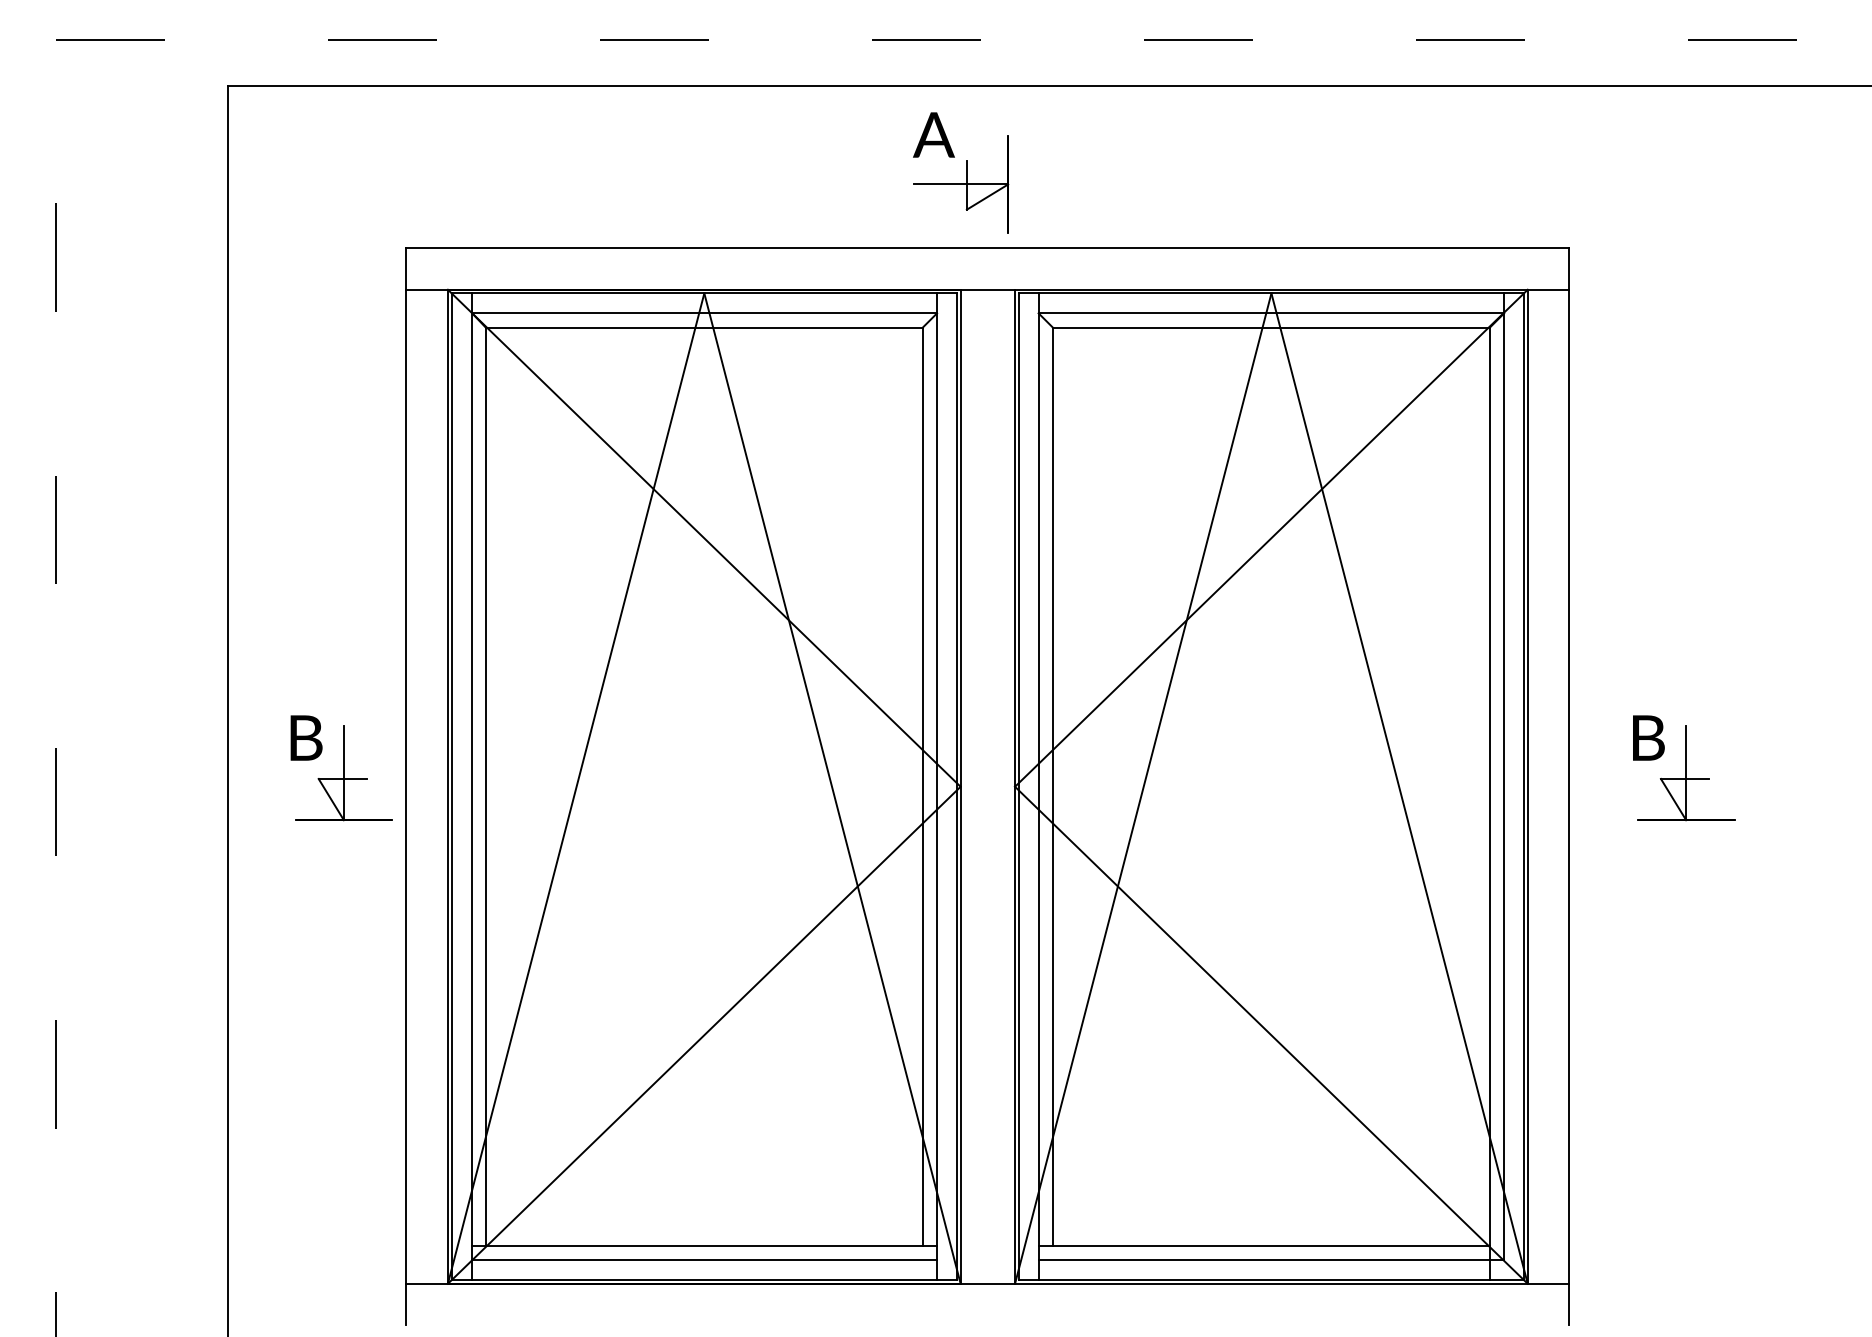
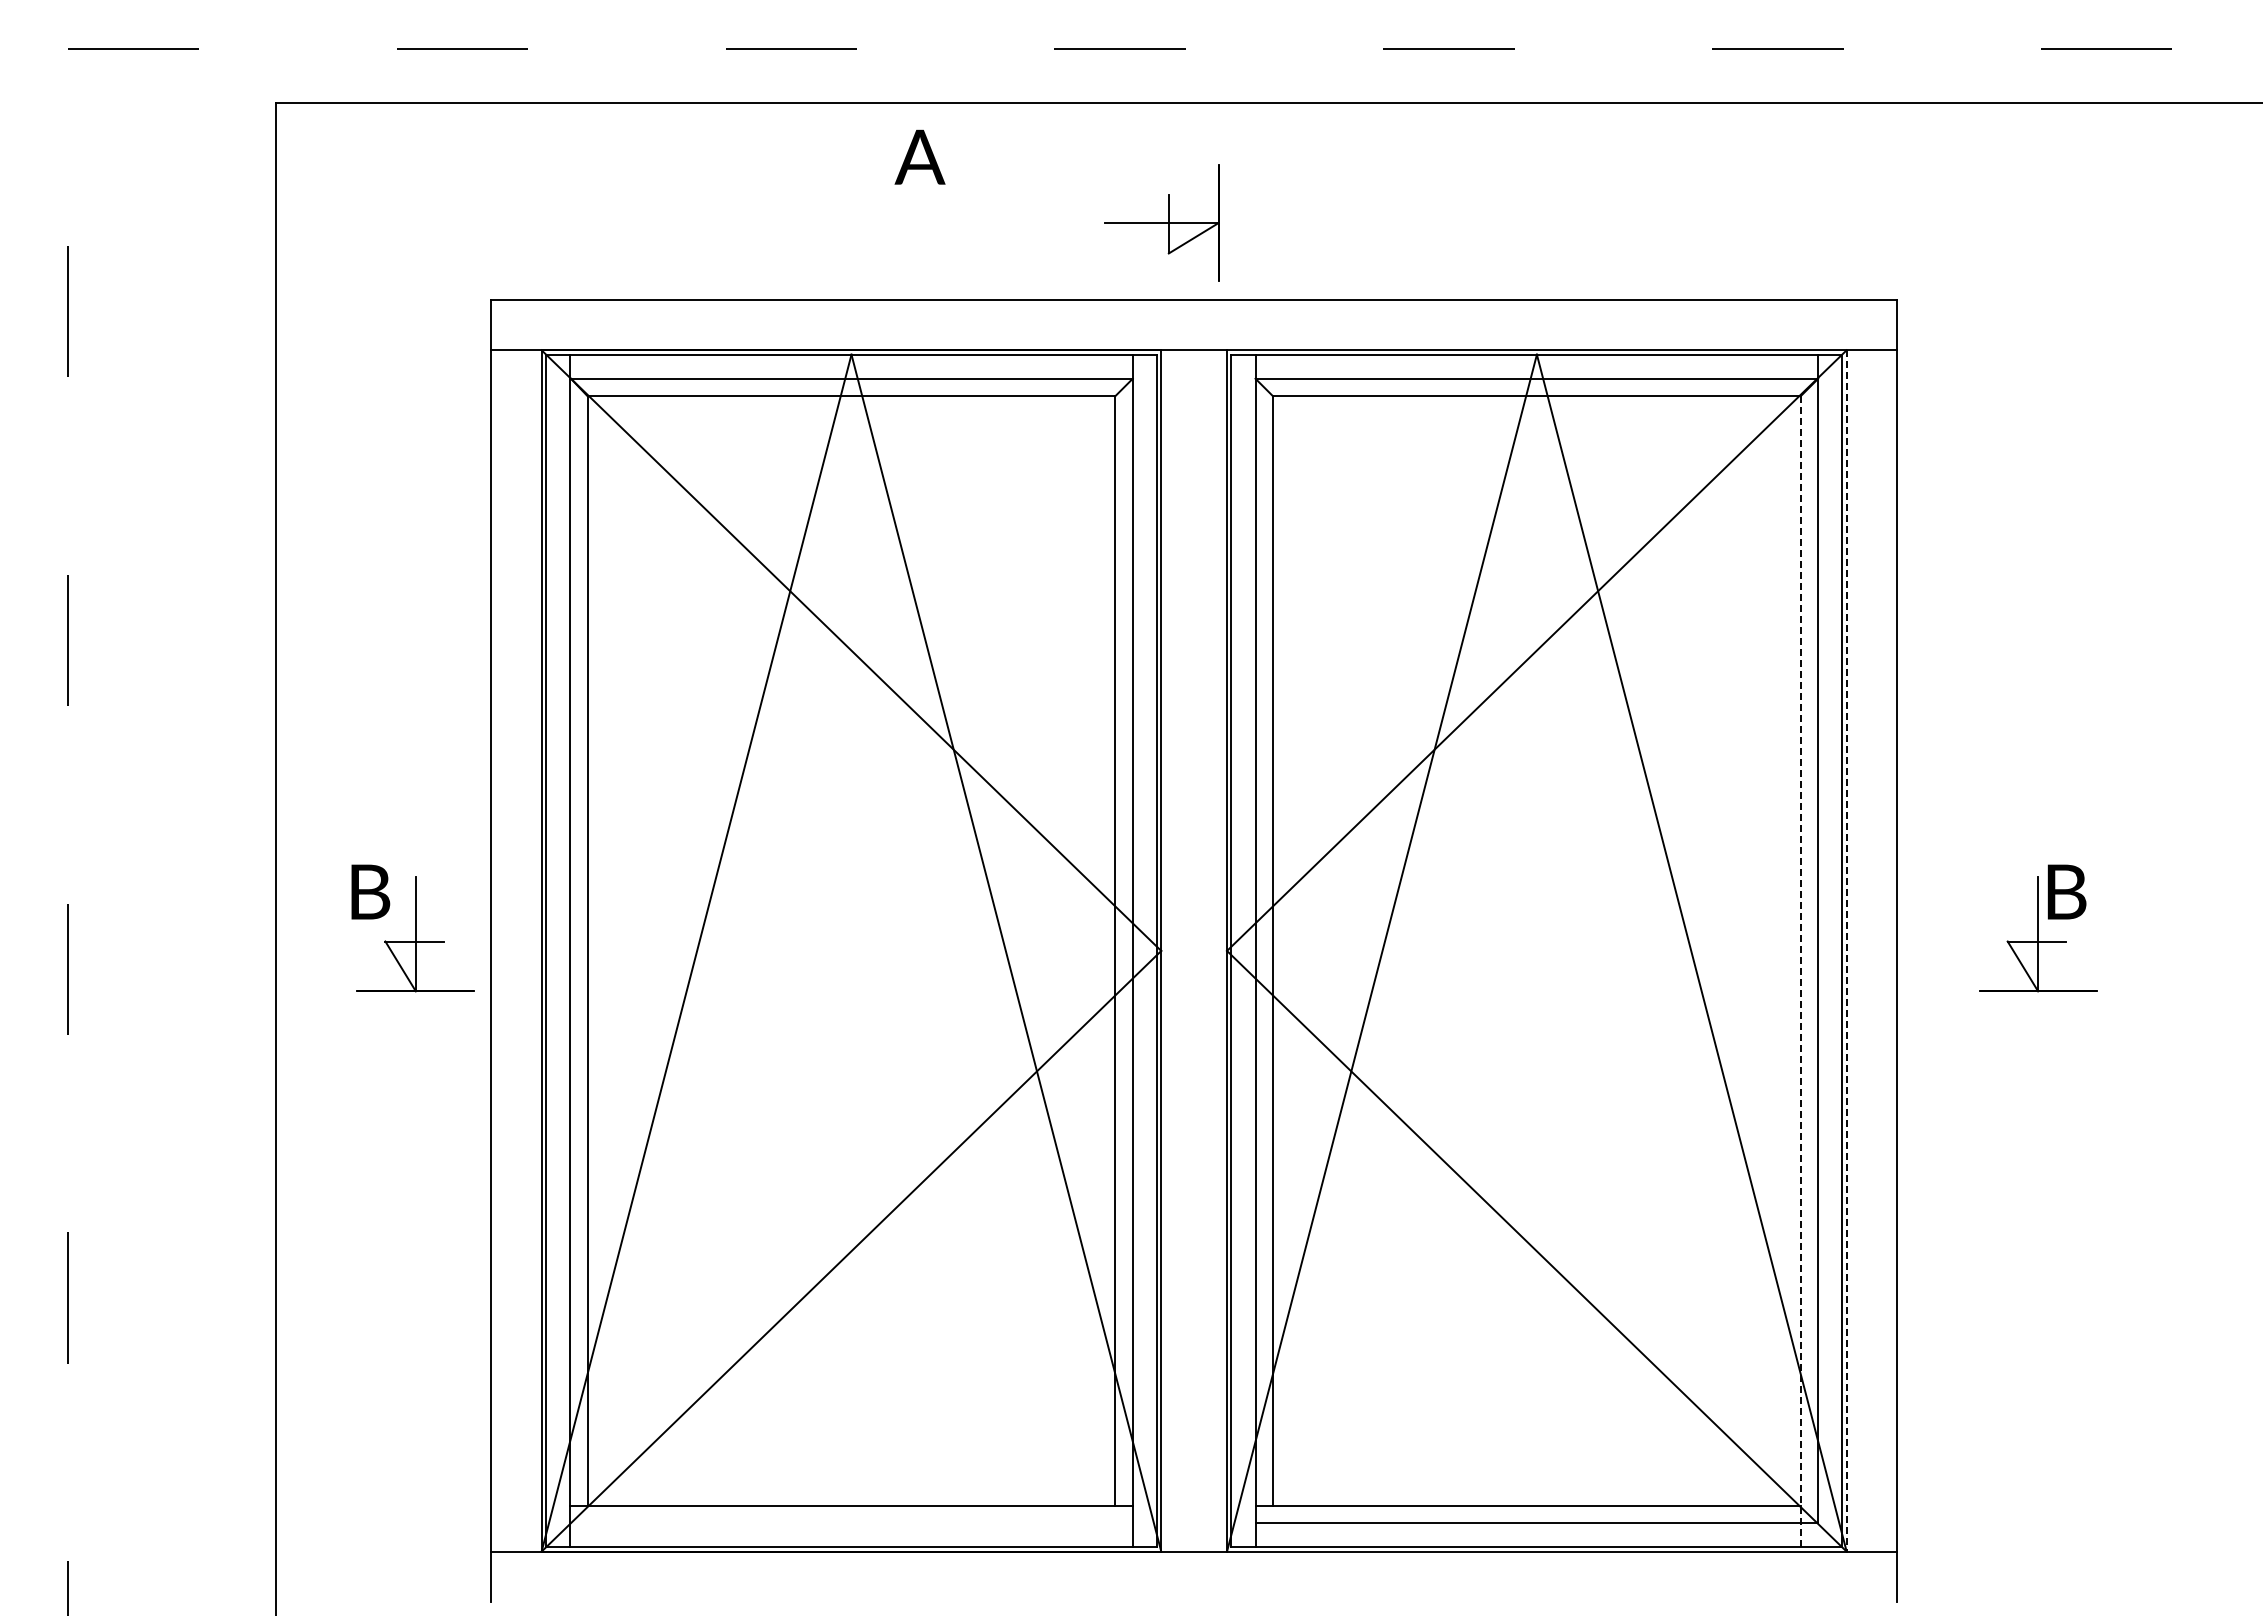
text: (933, 134) -> (919, 156), moved
text: (1648, 737) -> (2066, 891), moved
line: (1527, 786) -> (1846, 950), solid -> dashed
line: (1489, 804) -> (1800, 972), solid -> dashed
line: (704, 1260) -> (851, 1523), removed

